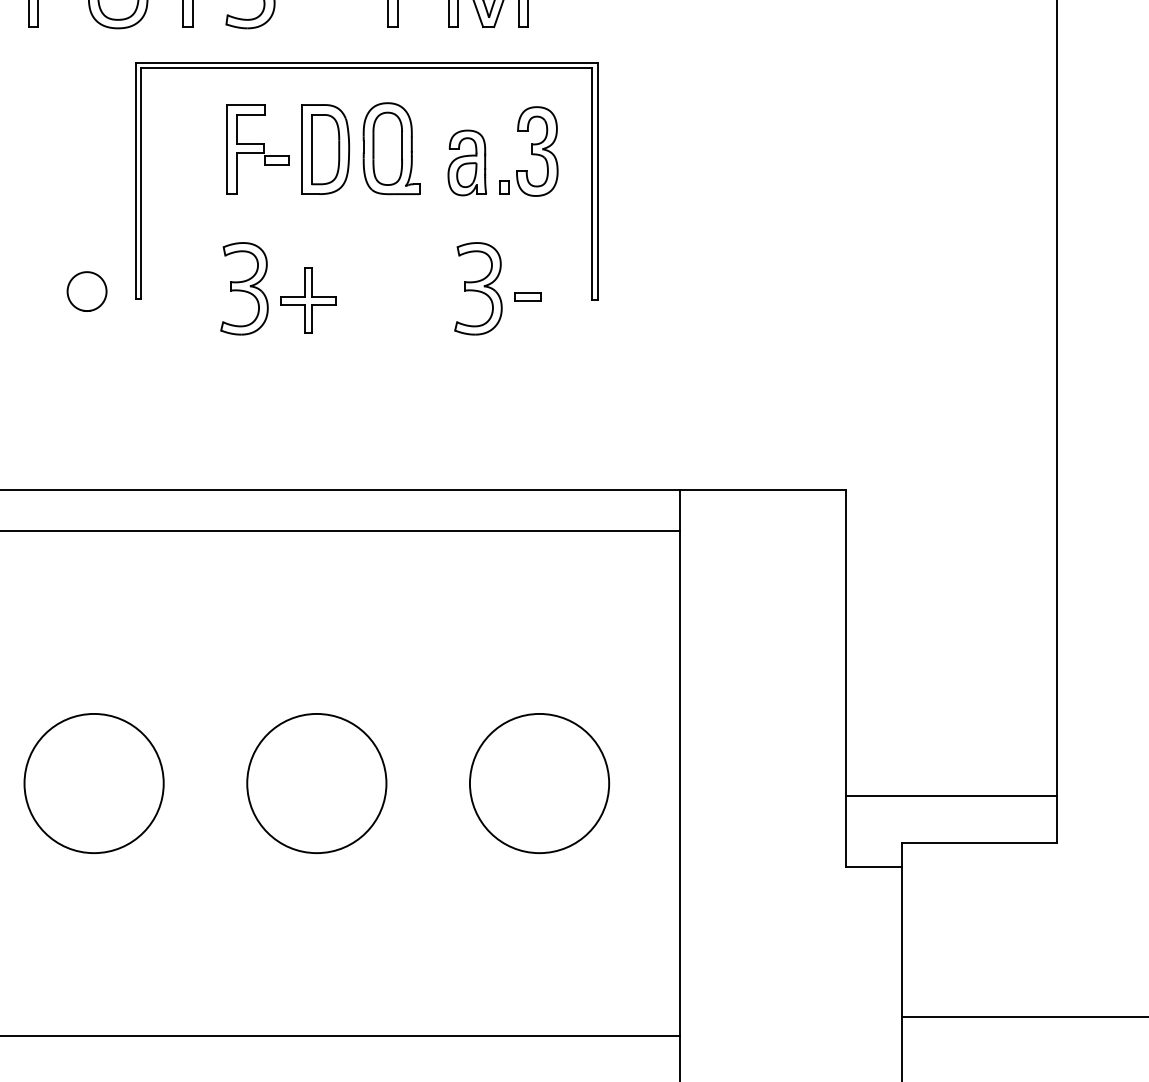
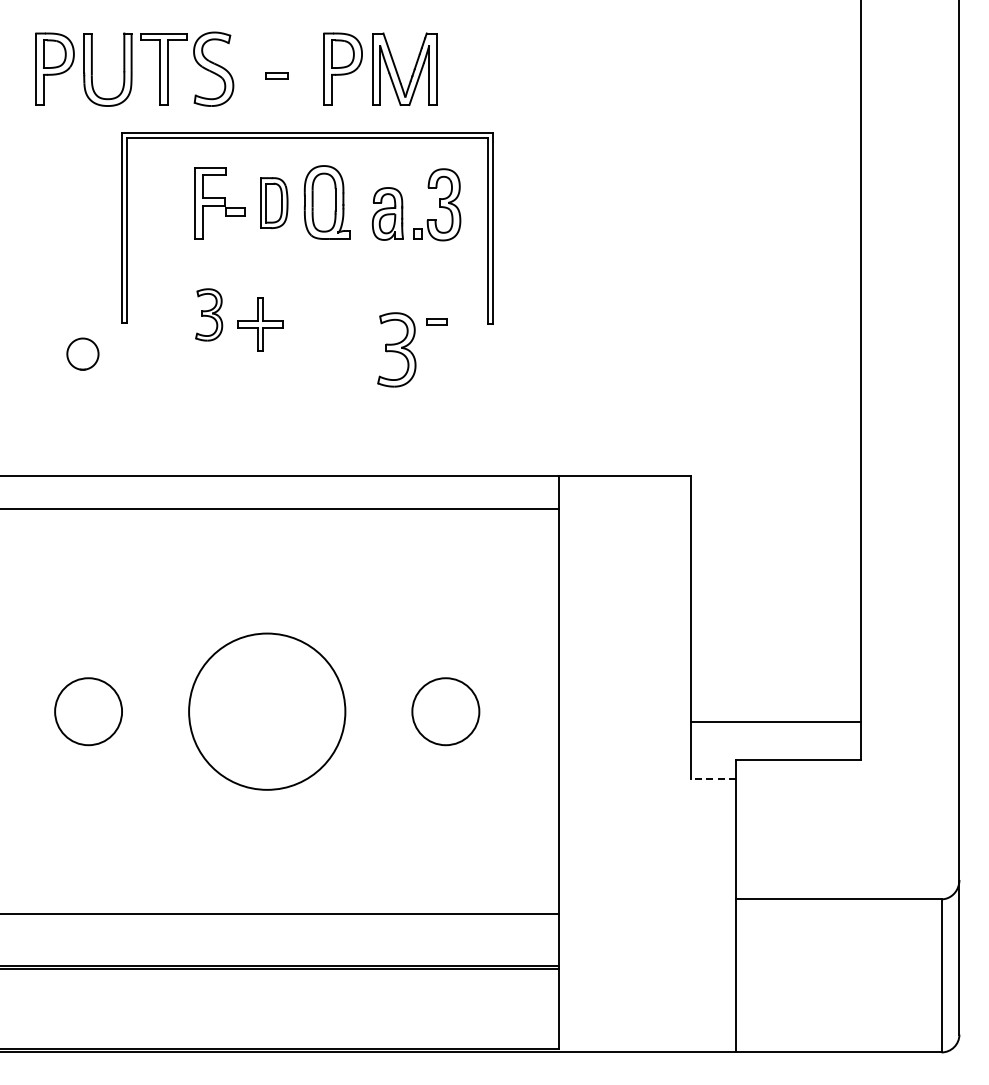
part: (325, 148) -> (274, 202), size x0.7
part: (243, 288) -> (208, 314), size x0.7
part: (478, 288) -> (396, 349), moved
part: (86, 290) -> (82, 353), moved
circle: (94, 783) -> (88, 711), size x0.6
circle: (317, 783) -> (267, 711), size x1.4
circle: (539, 783) -> (445, 711), size x0.6
line: (873, 866) -> (713, 778), solid -> dashed

